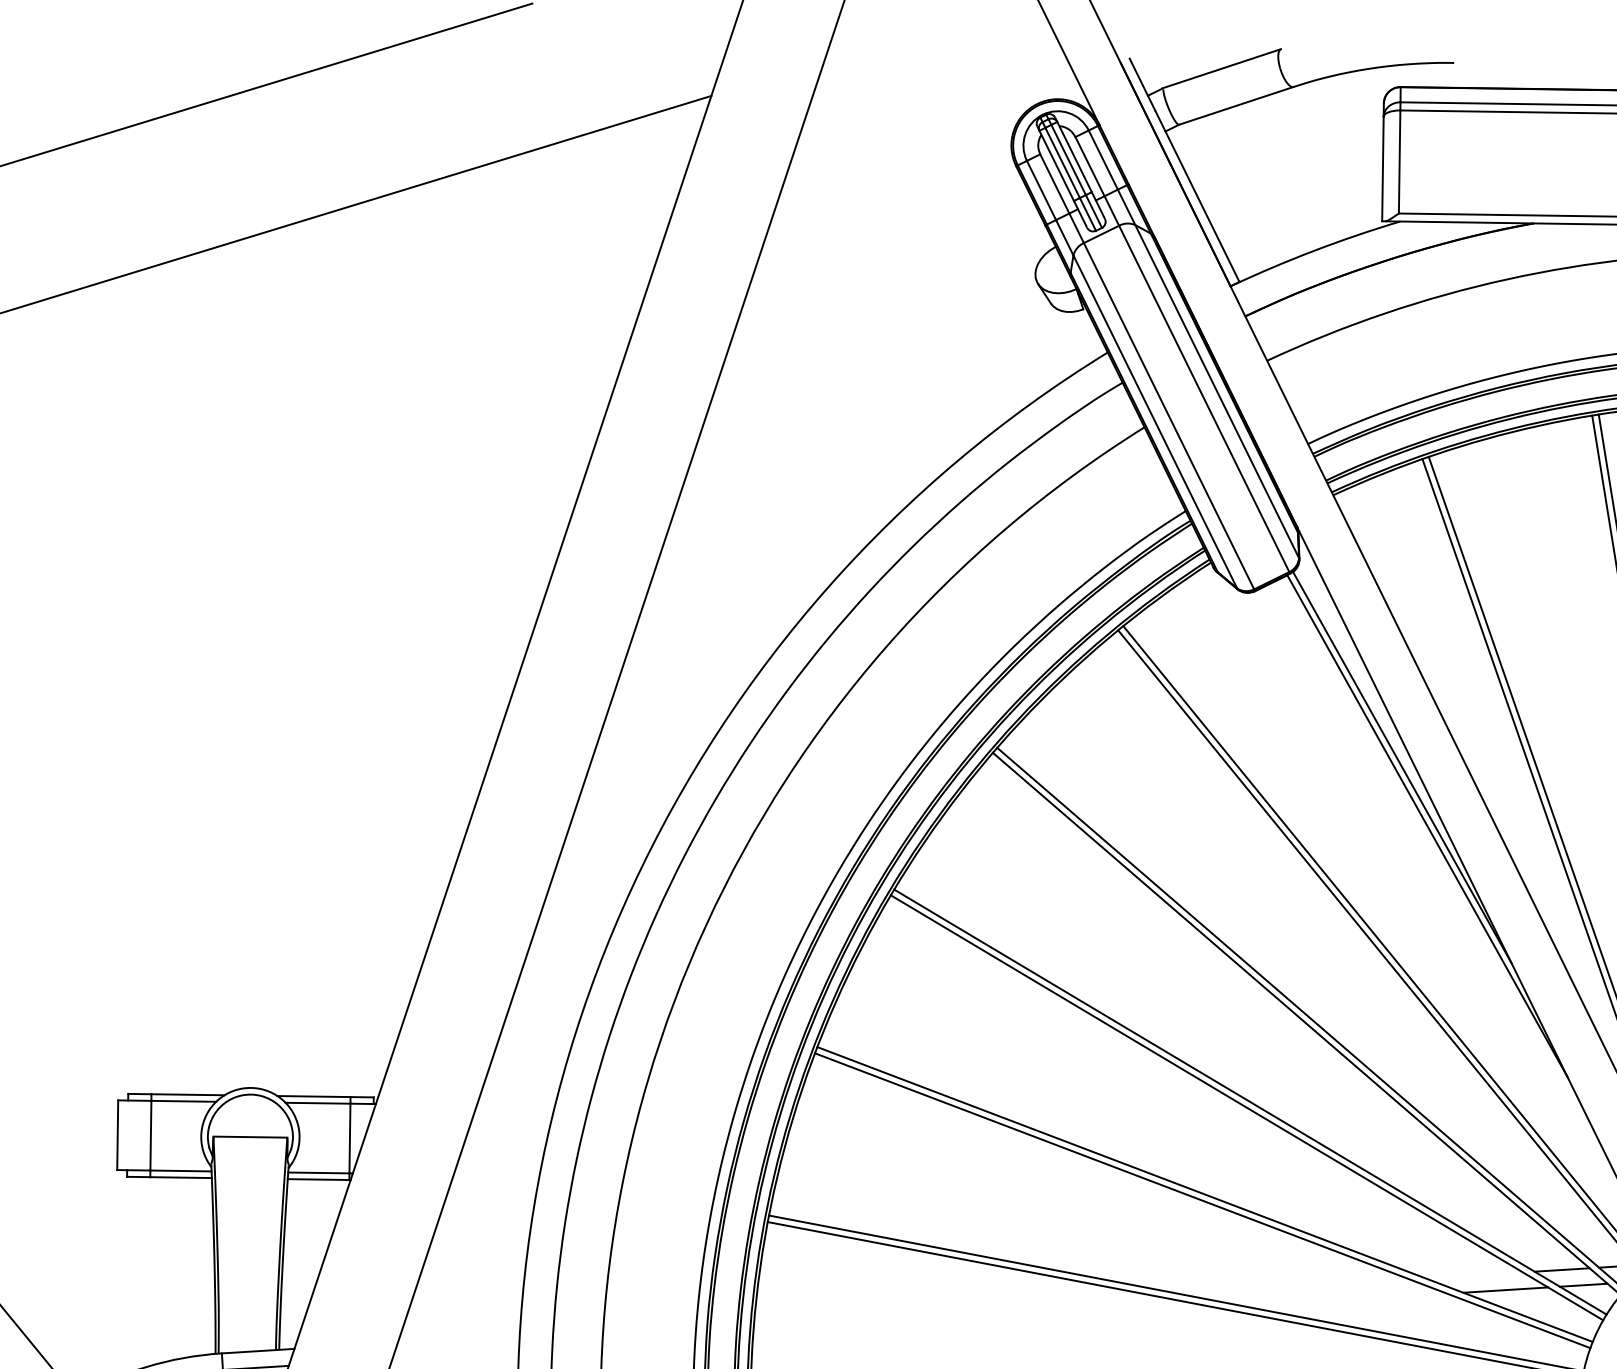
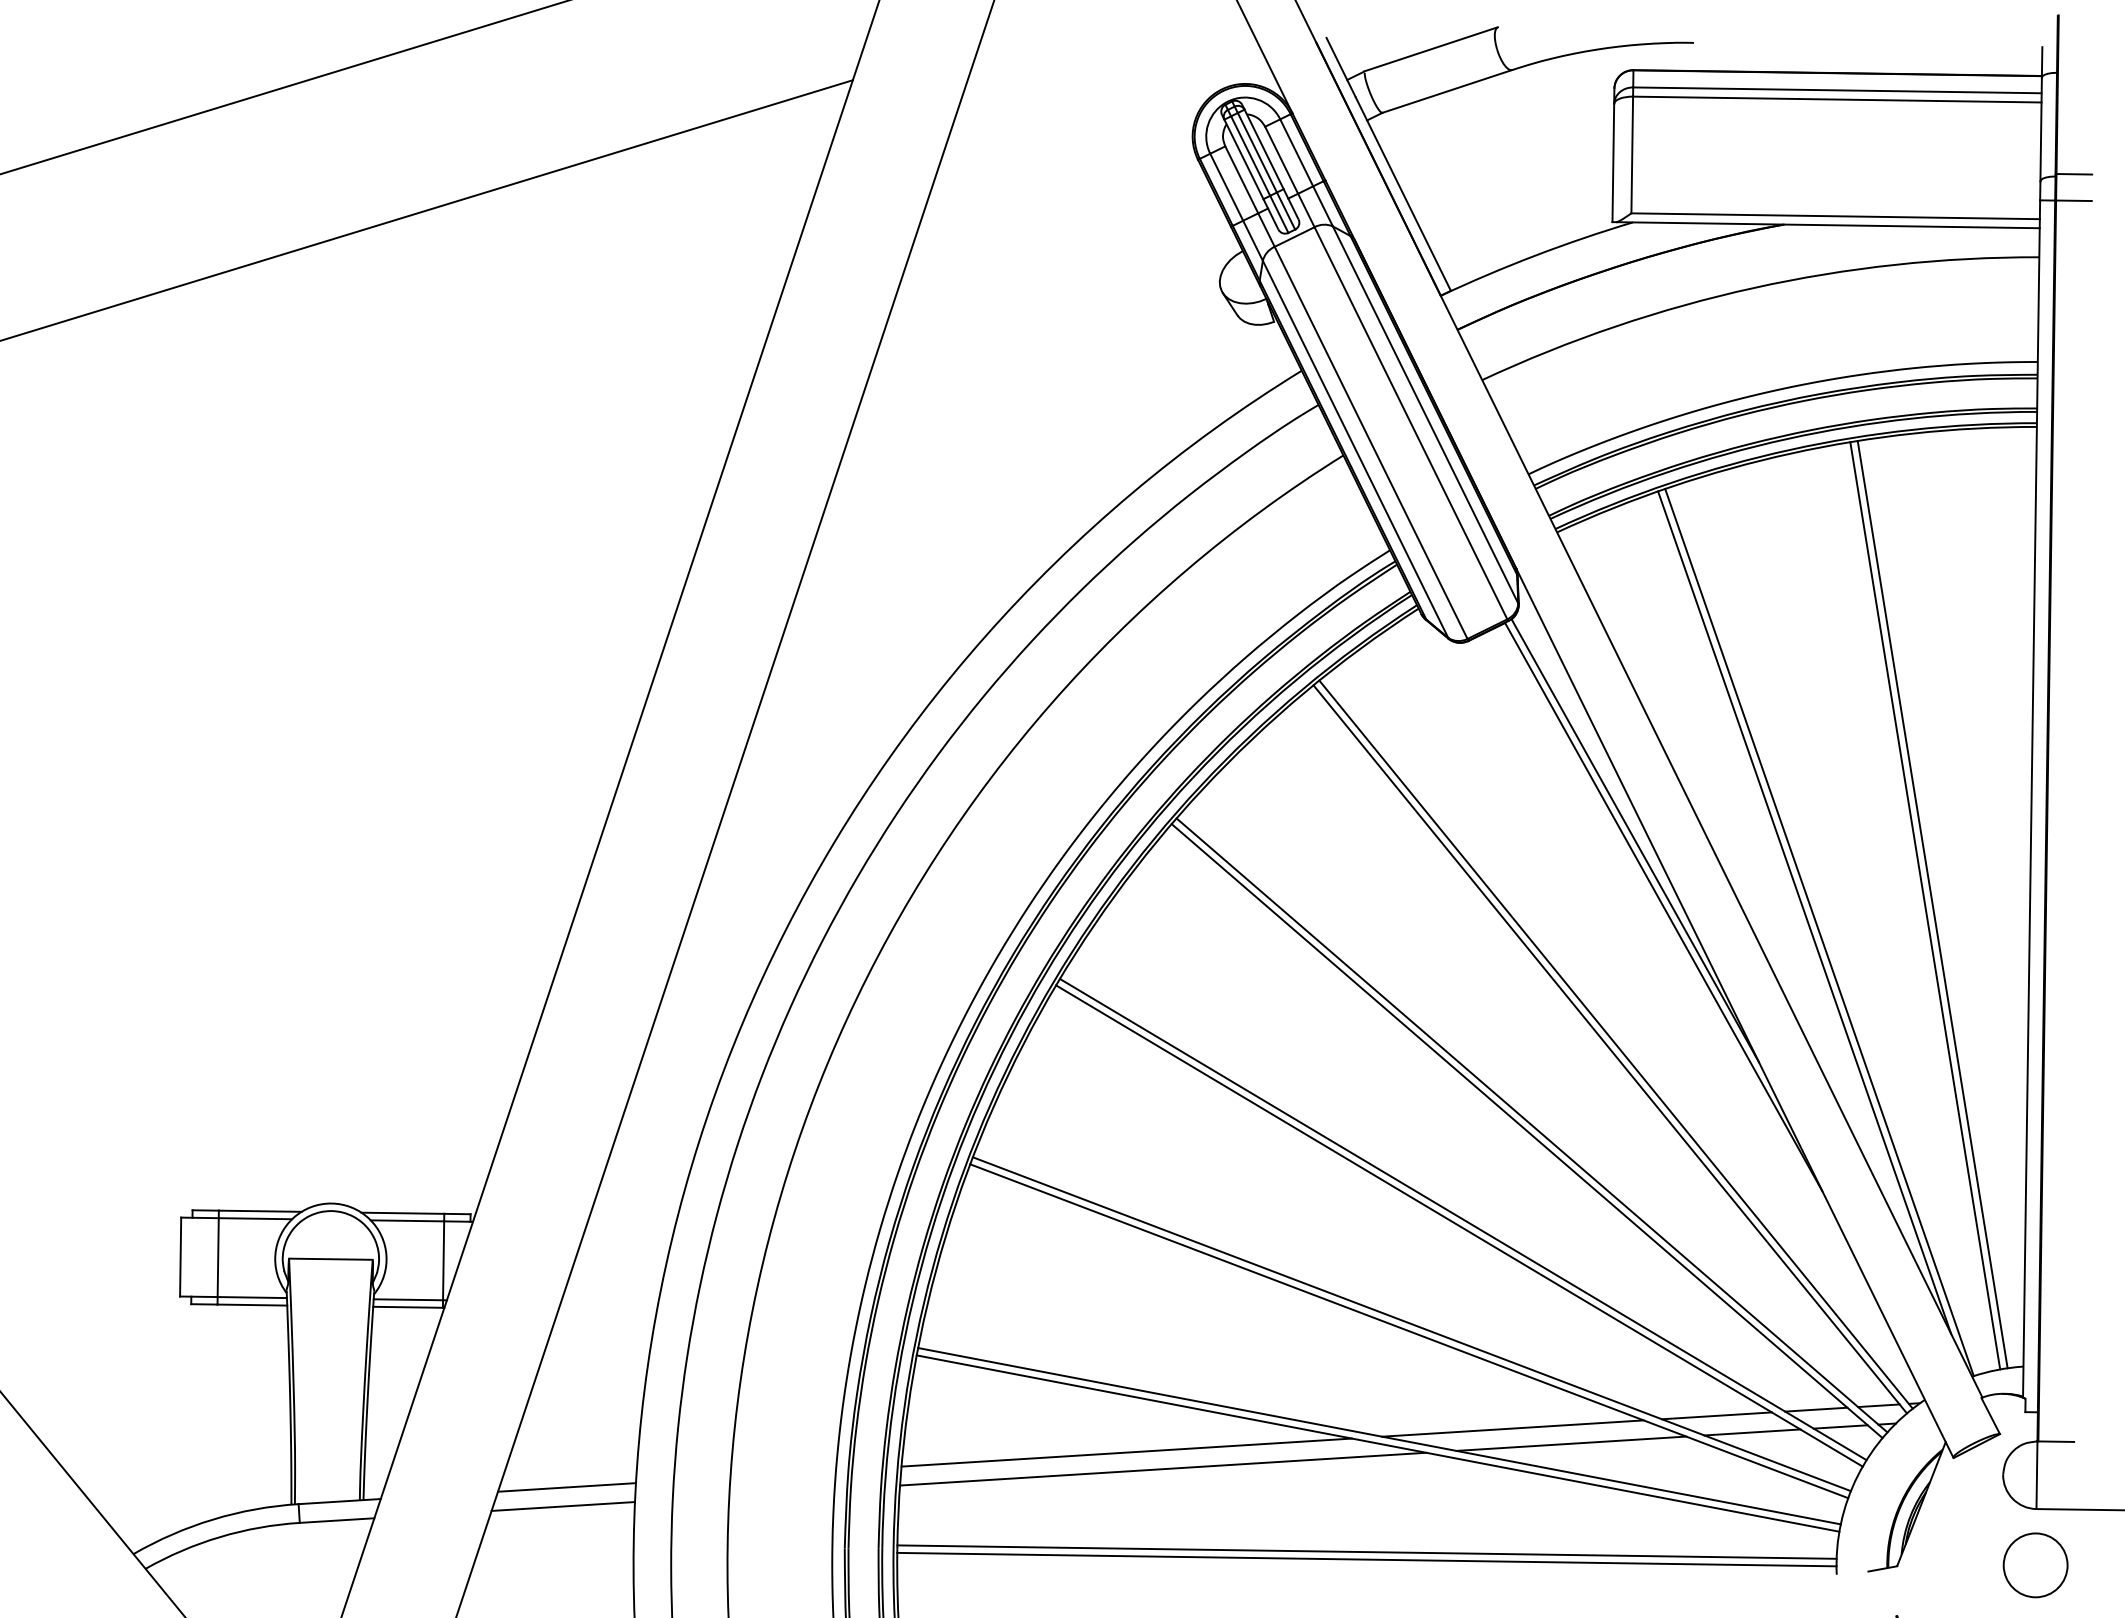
line: (1474, 1275) -> (1716, 1415), added
line: (1293, 1286) -> (1512, 1428), added
line: (1345, 1299) -> (1571, 1443), added
line: (953, 1307) -> (1126, 1452), added
line: (985, 1321) -> (1163, 1468), added
line: (459, 1338) -> (567, 1487), added
line: (455, 1355) -> (563, 1506), added

